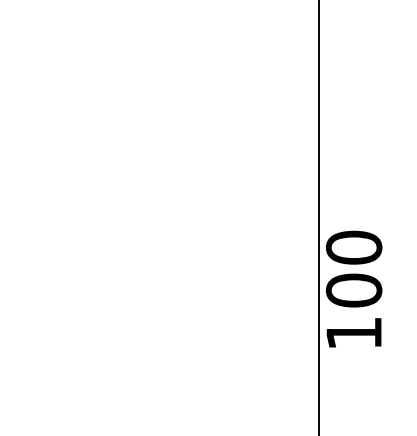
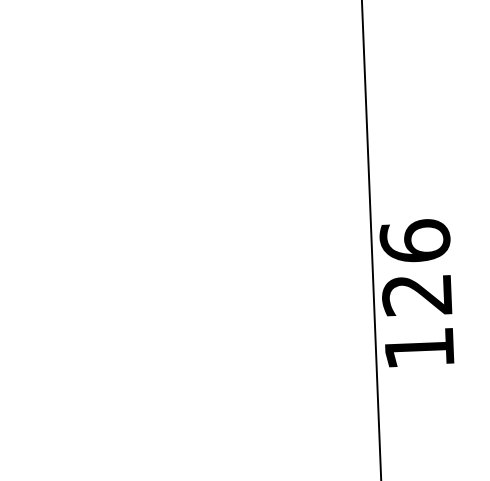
text: (353, 268) -> (415, 267), 100 -> 126

